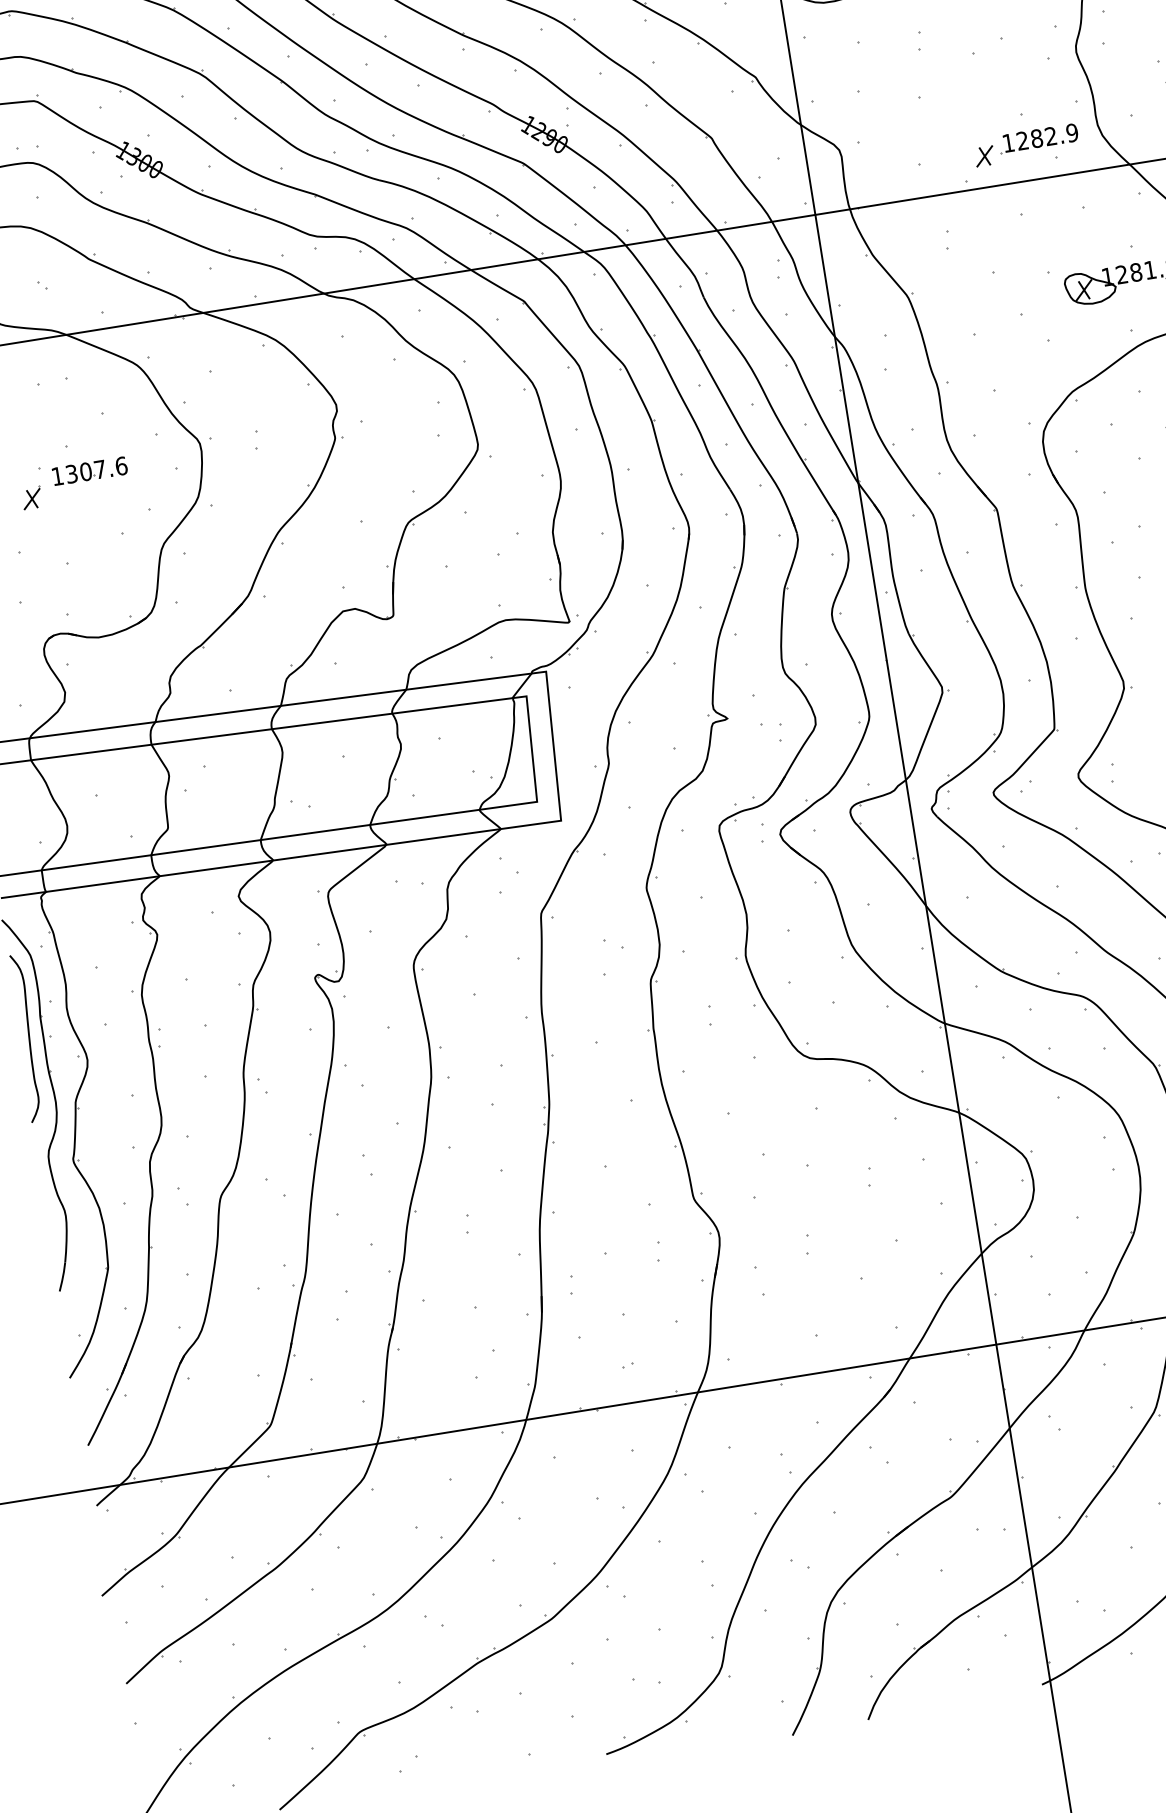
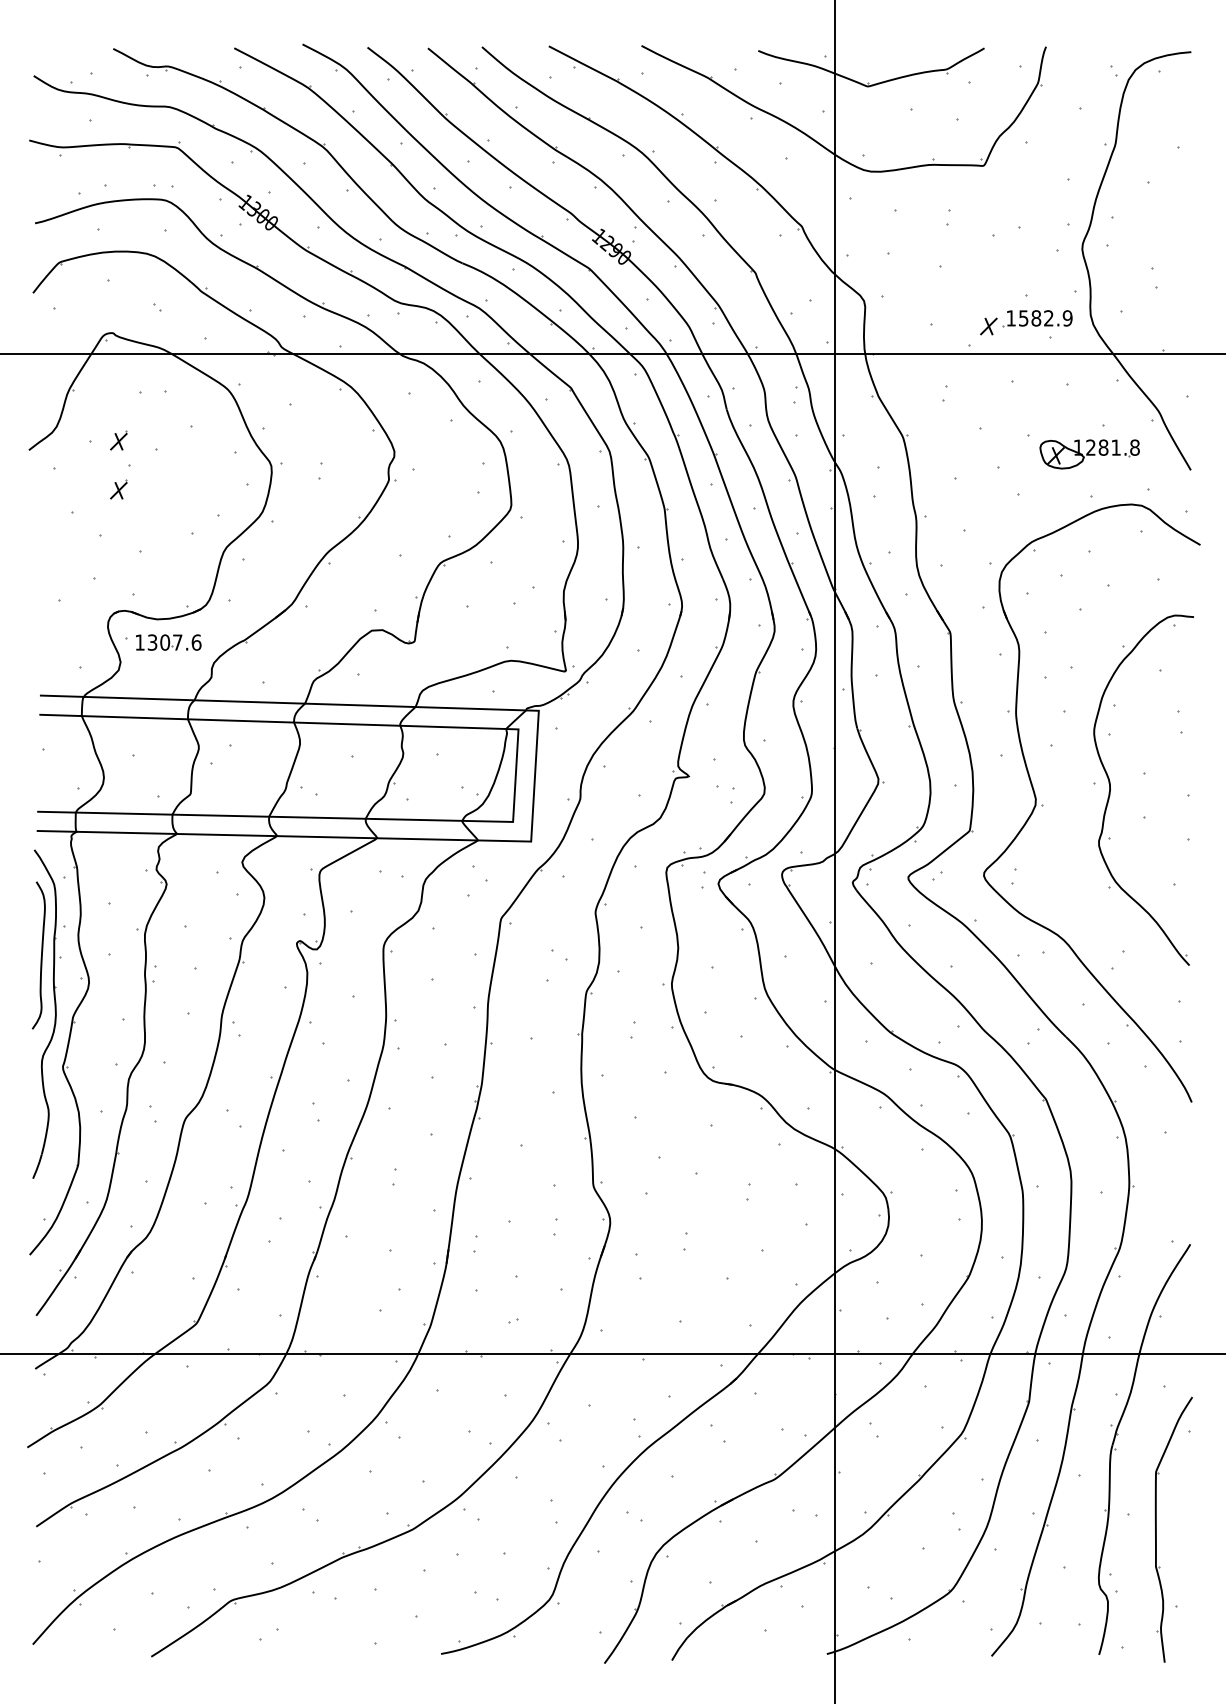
text: (1022, 141) -> (1023, 318), 1282.9 -> 1582.9
part: (22, 442) -> (118, 440), added
part: (89, 471) -> (168, 642), moved

